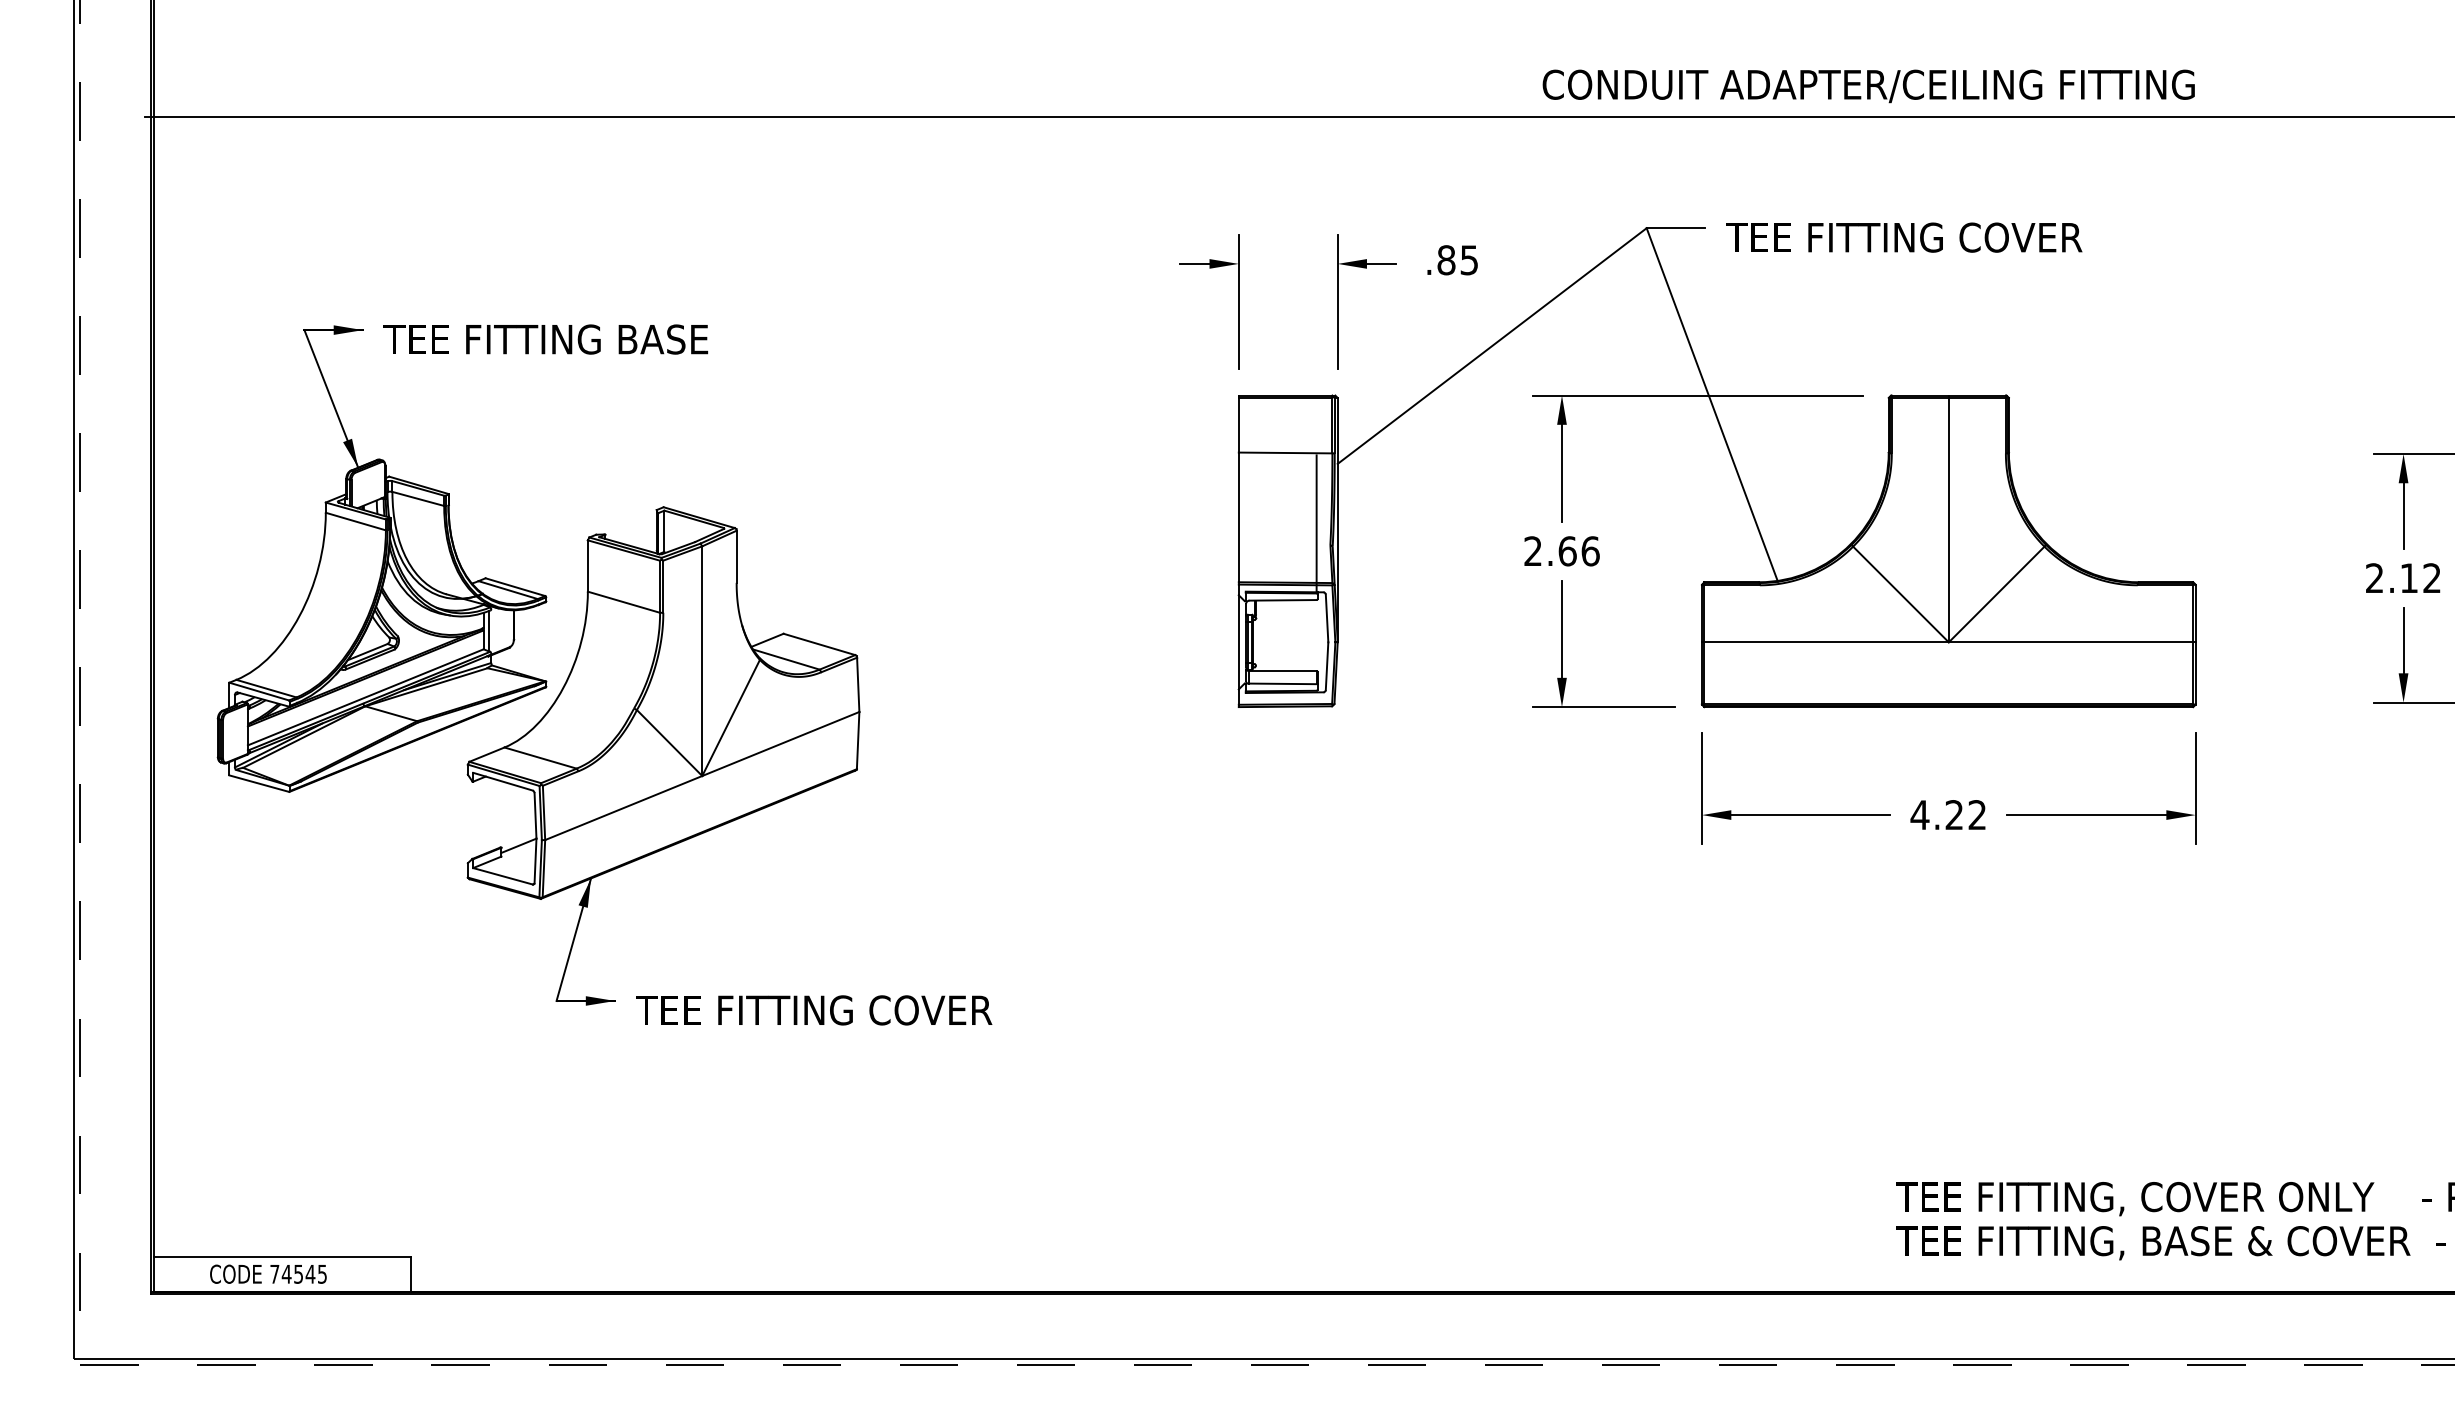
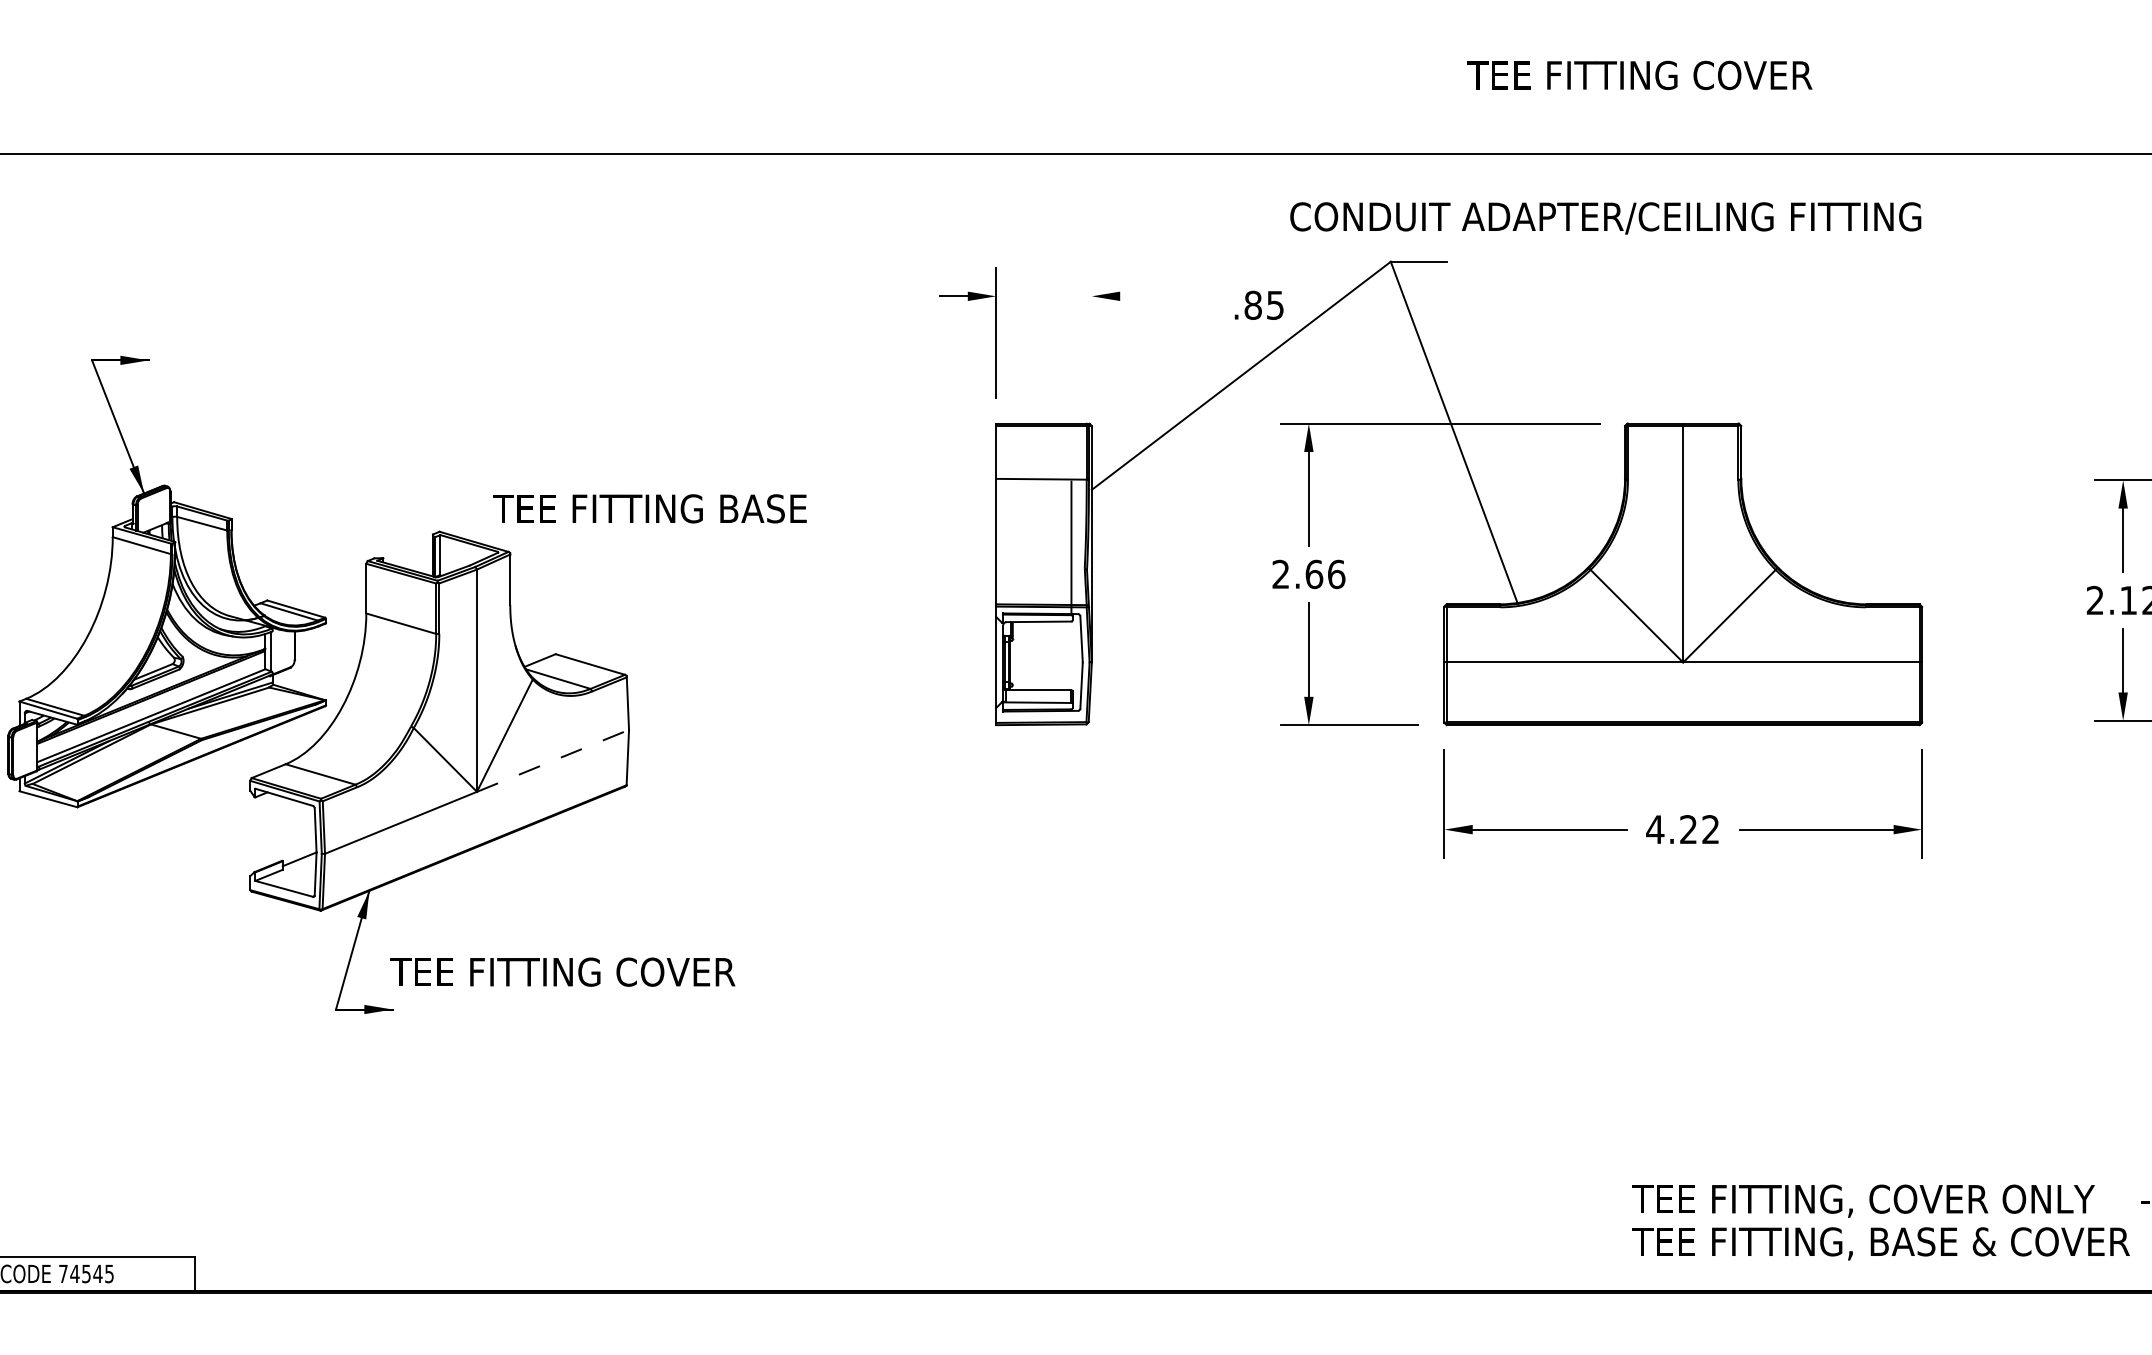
text: (1868, 86) -> (1605, 218), moved
text: (1904, 237) -> (1640, 75), moved
text: (1452, 260) -> (1259, 305), moved
line: (1381, 263) -> (1134, 295), removed
line: (1337, 301) -> (1091, 332), removed
text: (545, 339) -> (649, 508), moved
line: (780, 744) -> (552, 761), solid -> dashed
text: (814, 1010) -> (563, 972), moved

